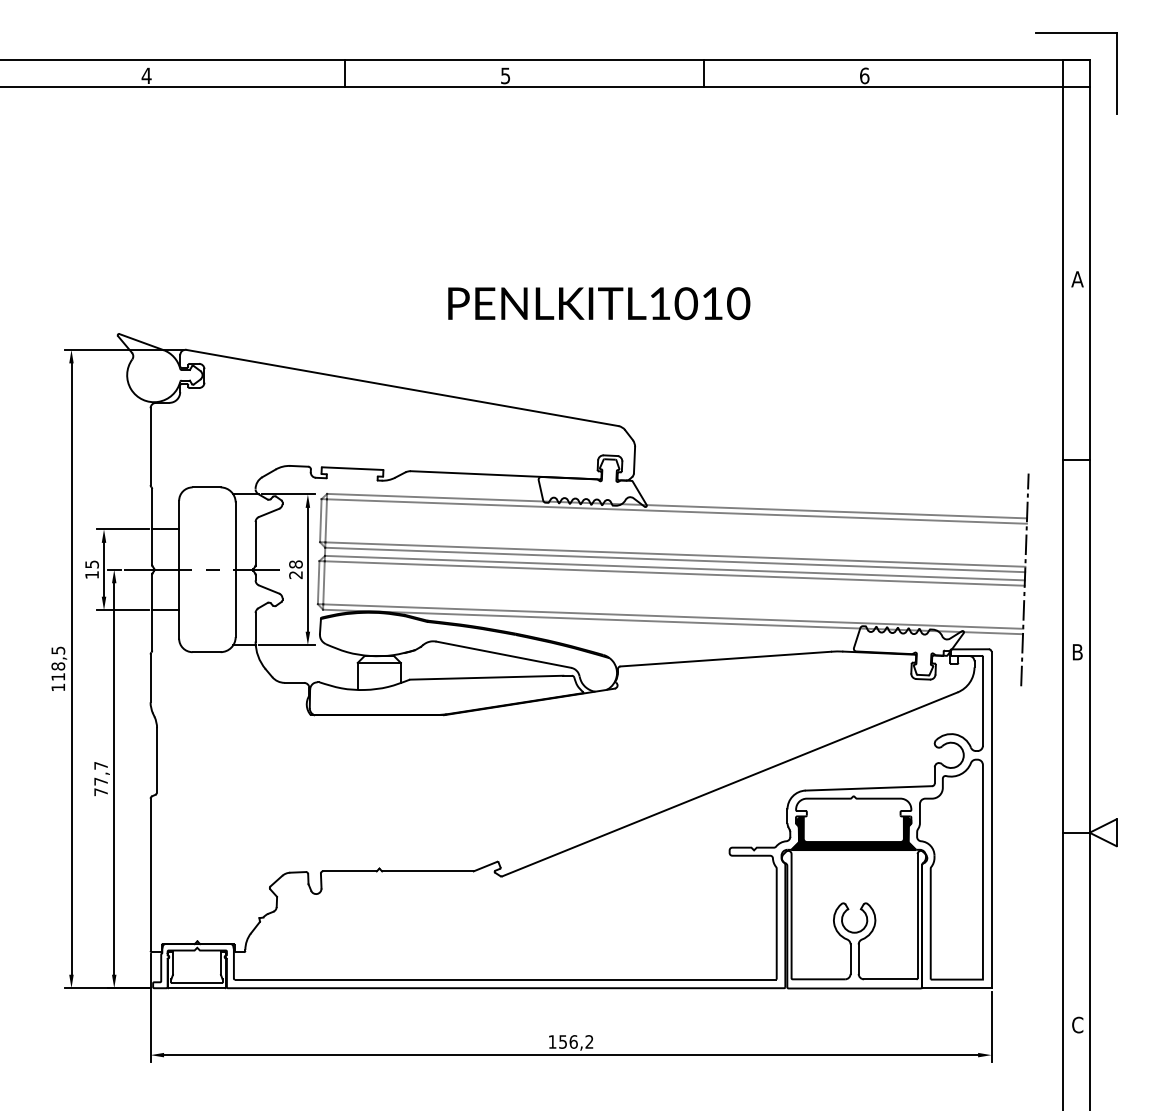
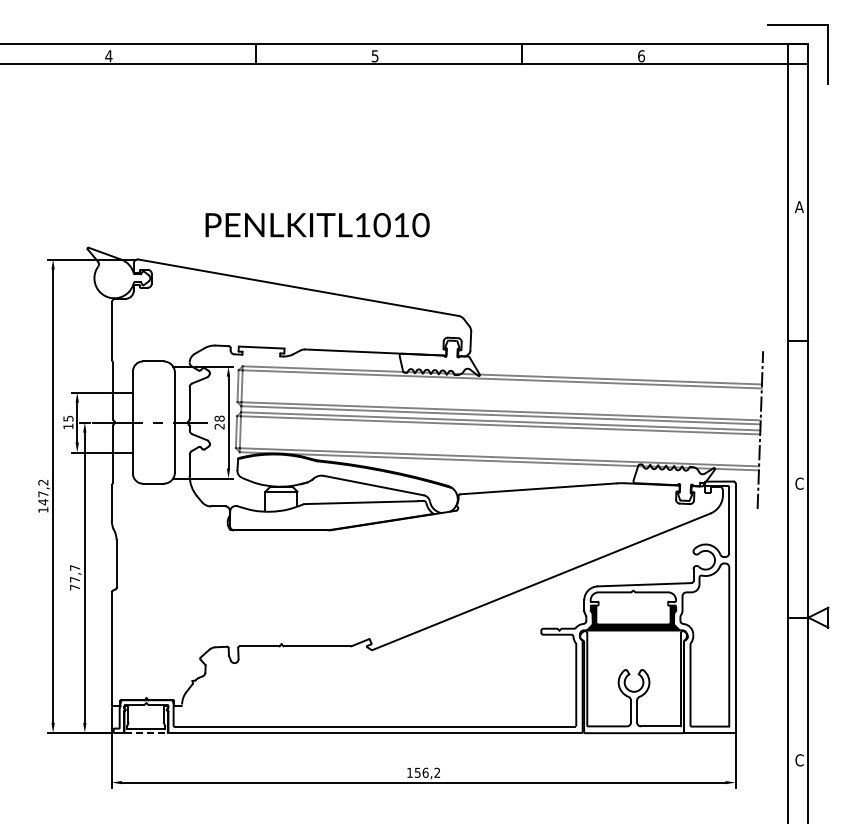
text: (599, 304) -> (317, 225), moved
text: (1077, 651) -> (799, 483), B -> C
text: (58, 664) -> (43, 492), 118,5 -> 147,2
line: (197, 988) -> (146, 733), solid -> dashed

